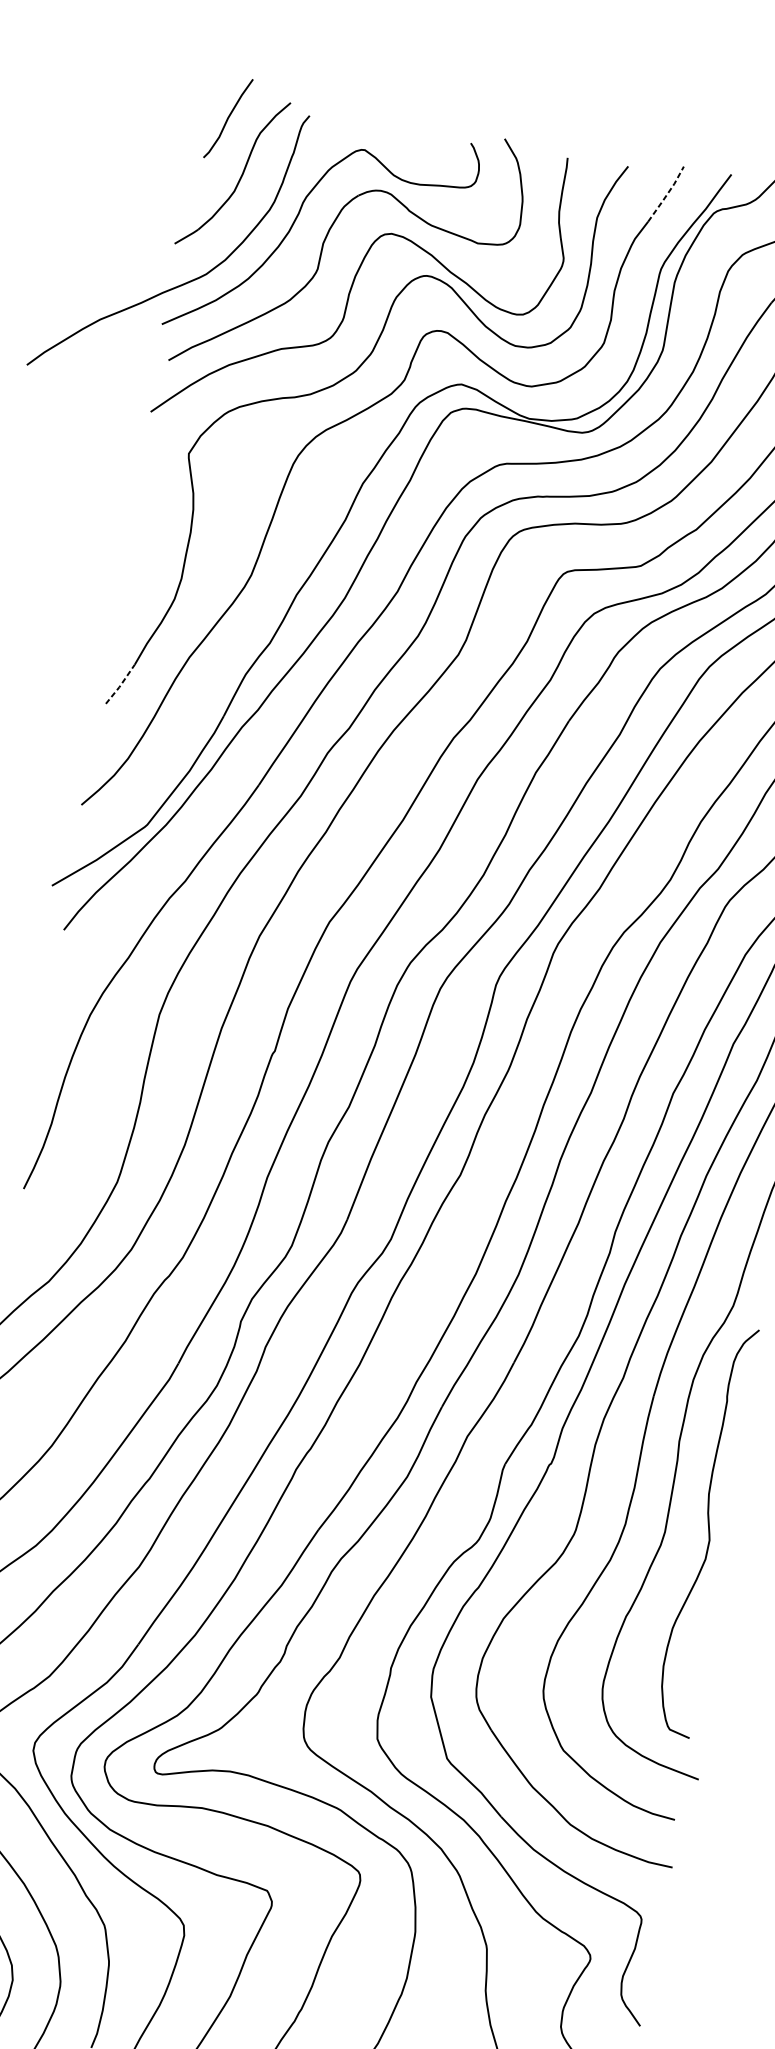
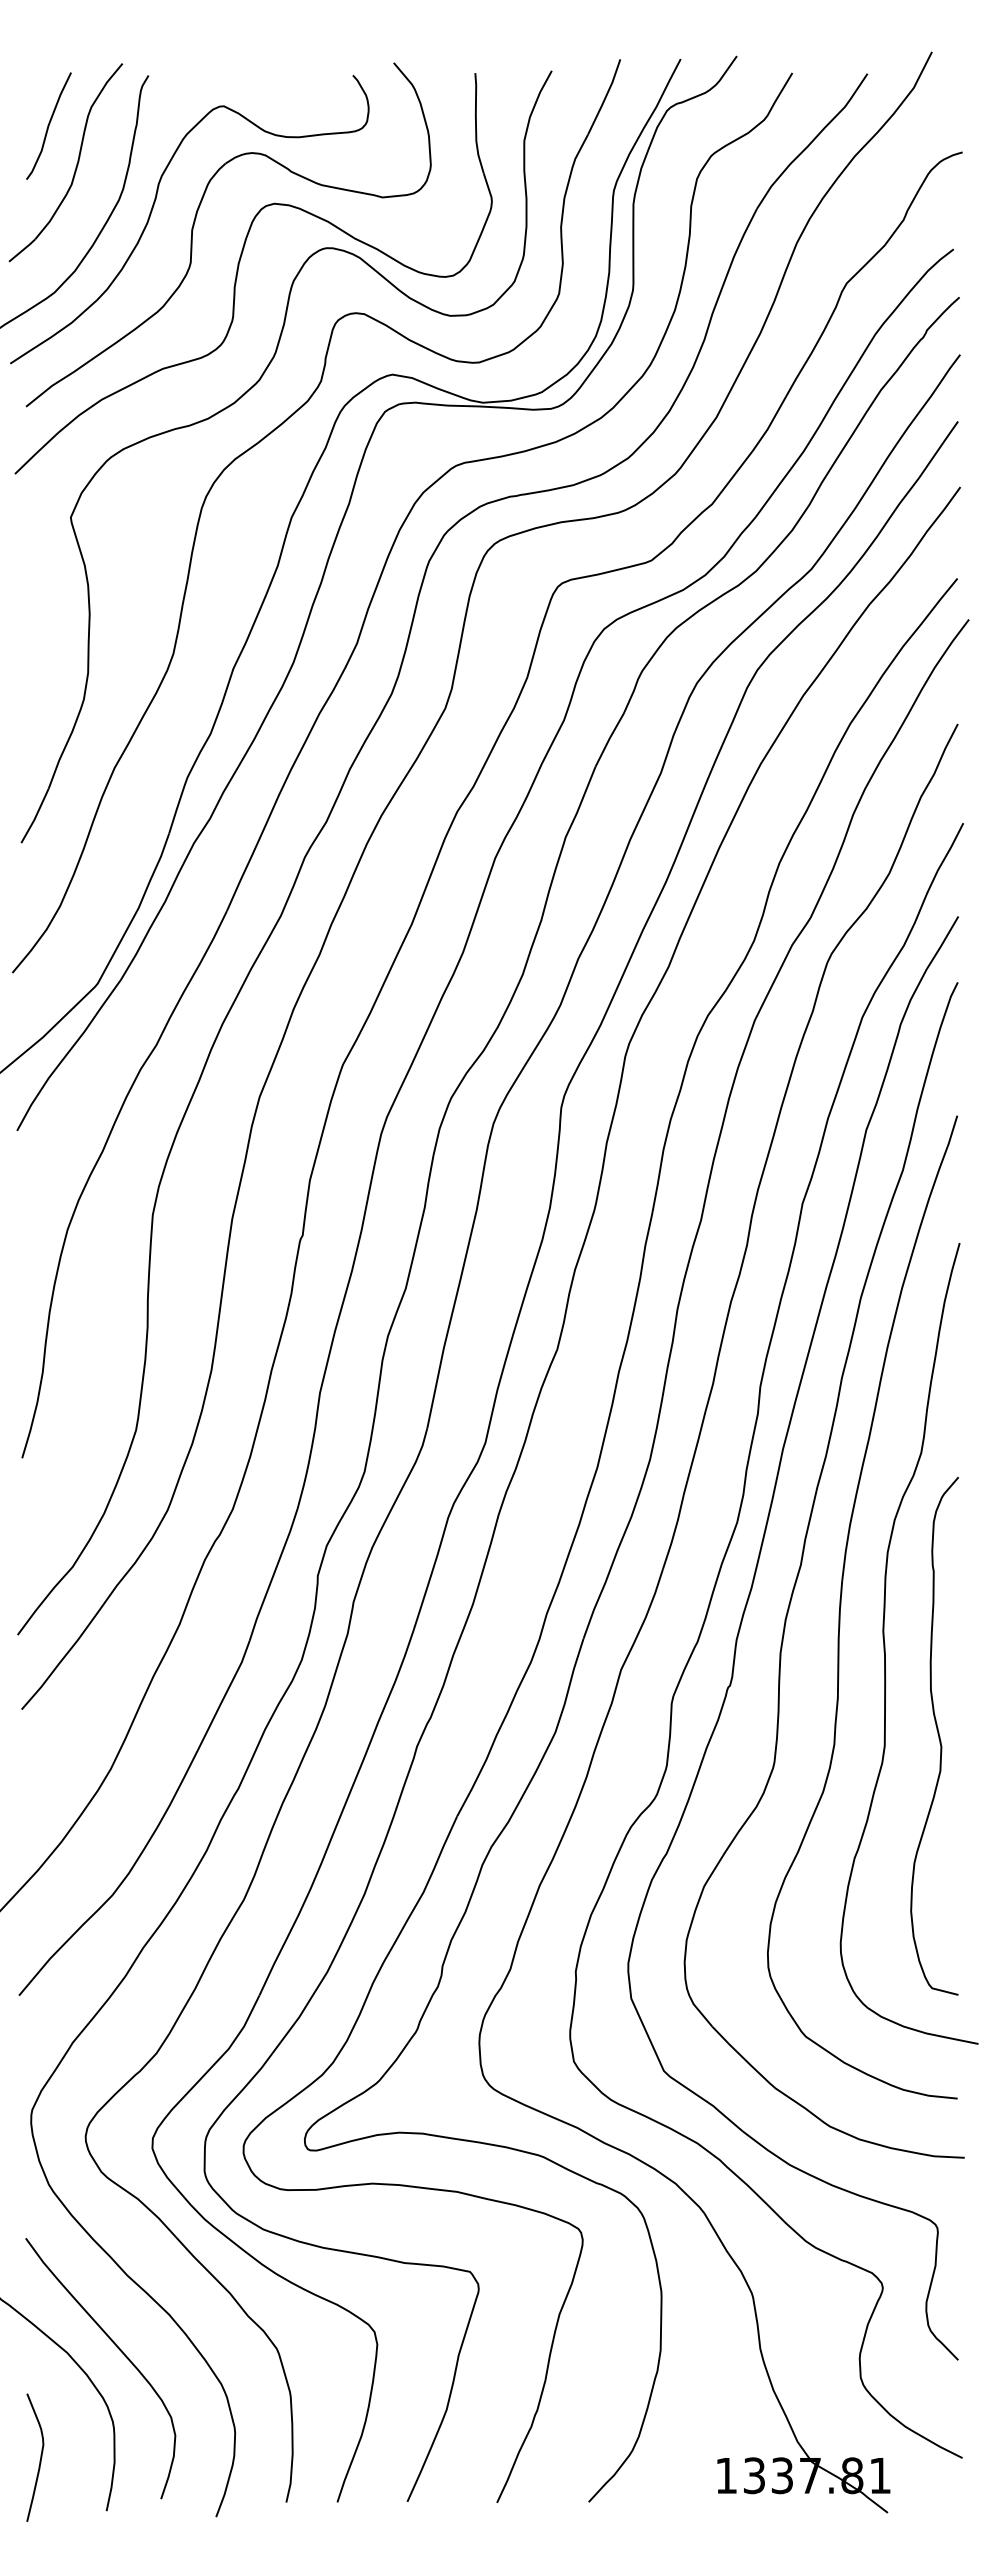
curve: (228, 118) -> (48, 125), moved
line: (667, 194) -> (605, 97), dashed -> solid
line: (121, 684) -> (36, 816), dashed -> solid

